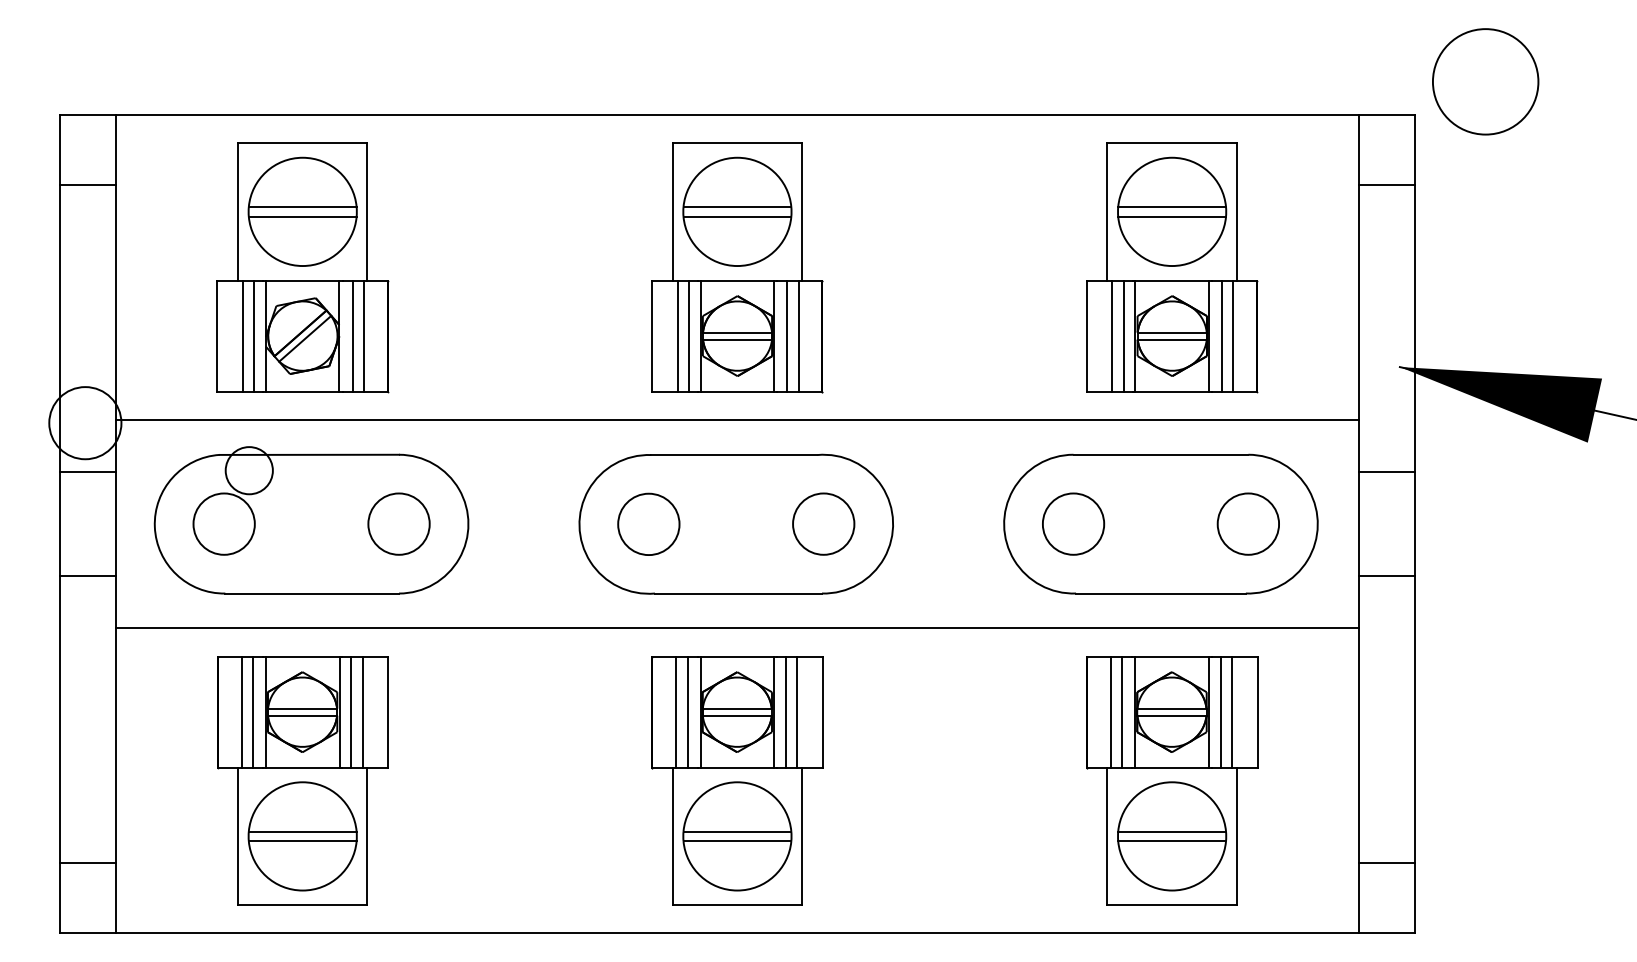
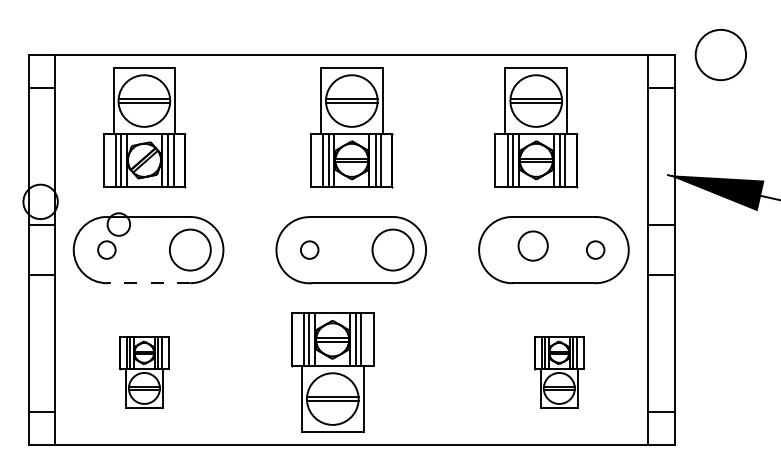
circle: (1484, 82) -> (720, 55), moved
part: (1172, 267) -> (536, 127), moved
line: (736, 420) -> (351, 200), removed
circle: (223, 522) -> (106, 249), size x0.6
circle: (397, 522) -> (189, 249), size x1.4
circle: (648, 522) -> (309, 249), size x0.6
circle: (822, 522) -> (392, 249), size x1.4
circle: (1072, 522) -> (532, 245), moved
circle: (1248, 522) -> (595, 249), size x0.6
line: (311, 594) -> (148, 283), solid -> dashed
line: (736, 627) -> (351, 299), removed
part: (303, 780) -> (144, 372), size x0.6
part: (736, 780) -> (332, 372), moved
part: (1172, 780) -> (559, 372), size x0.6

